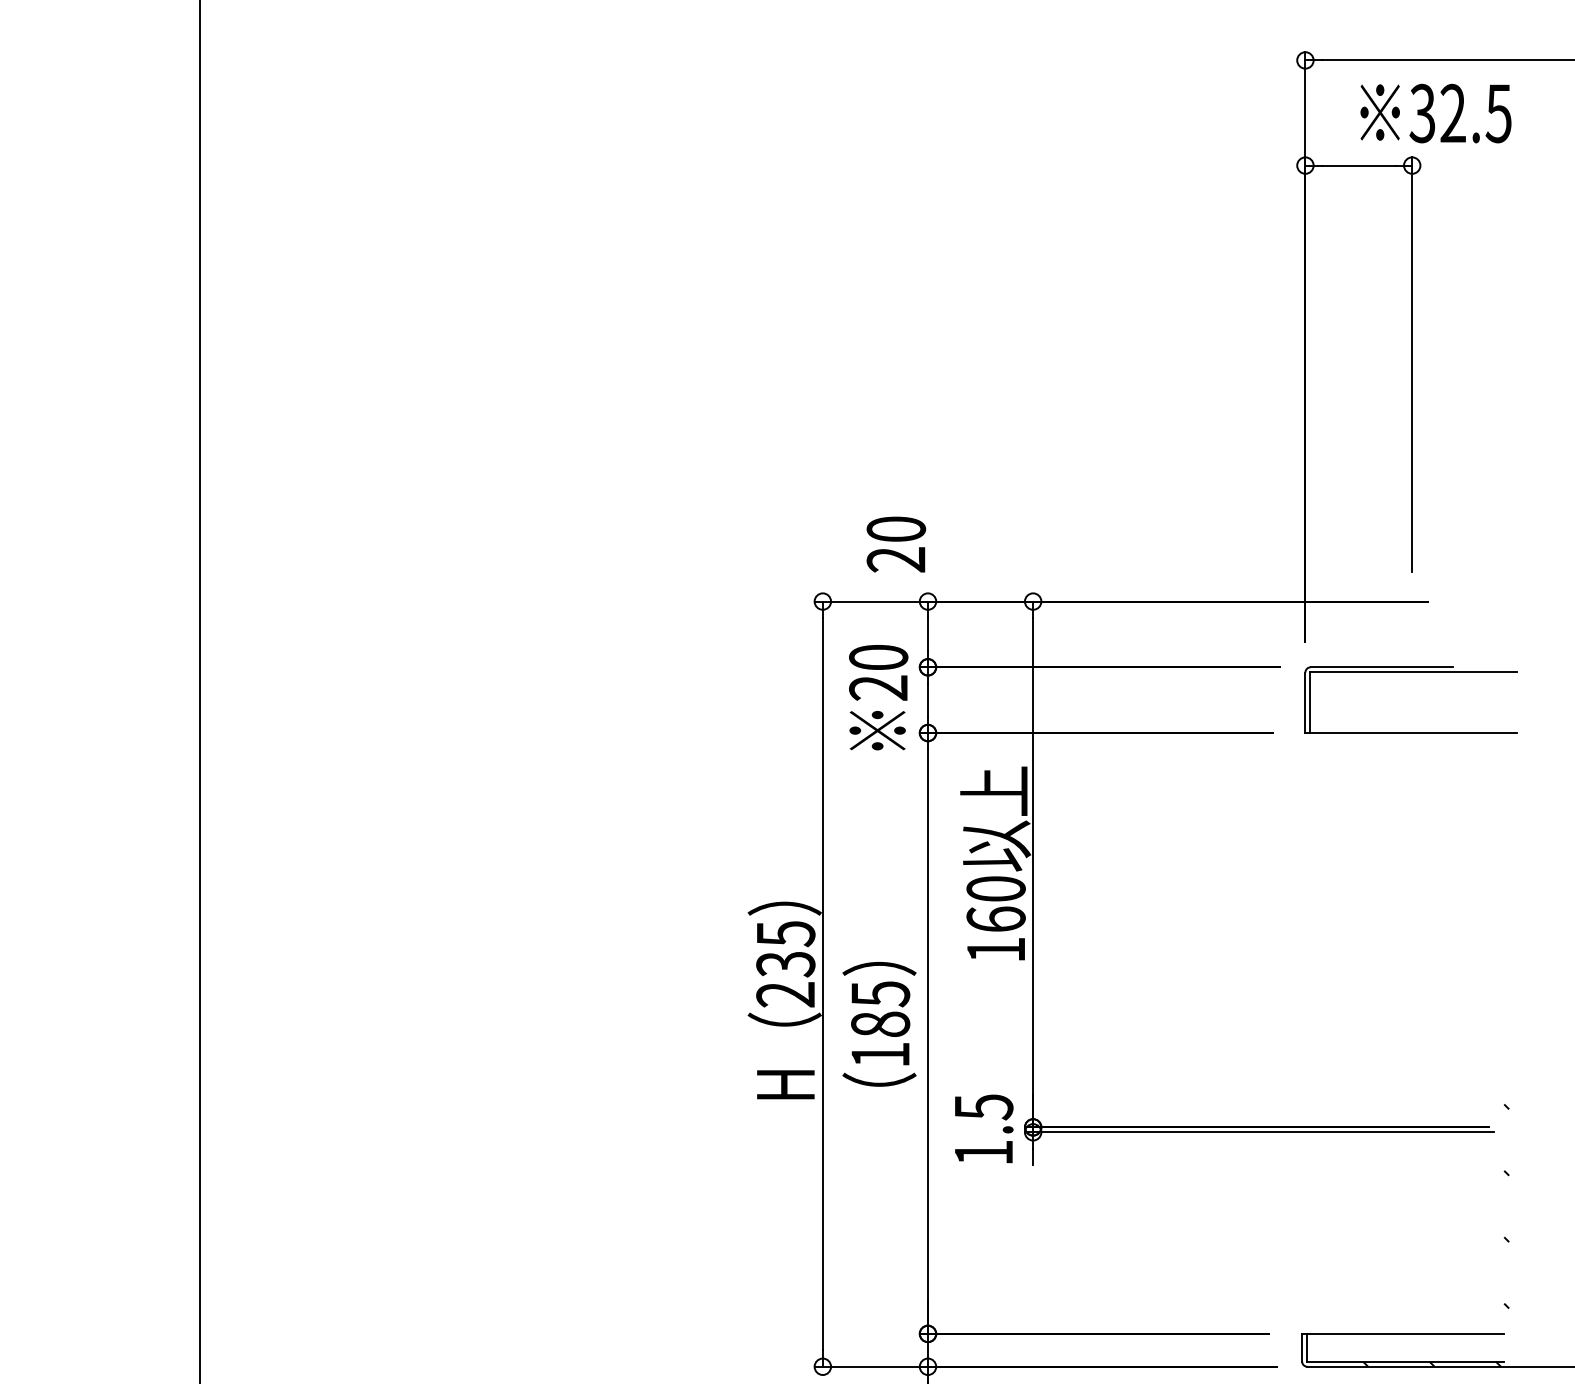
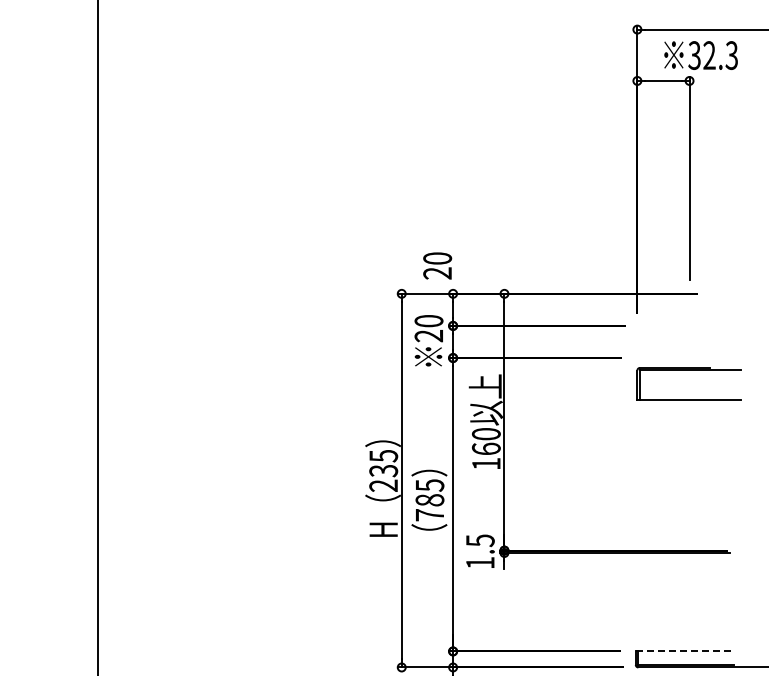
text: (1498, 113) -> (731, 55), 32.5 -> 32.3
part: (1410, 672) -> (688, 370), moved
text: (879, 1055) -> (429, 515), 185 -> 785
hatch: (1434, 1235) -> (700, 603), removed
line: (1403, 1334) -> (685, 651), solid -> dashed

